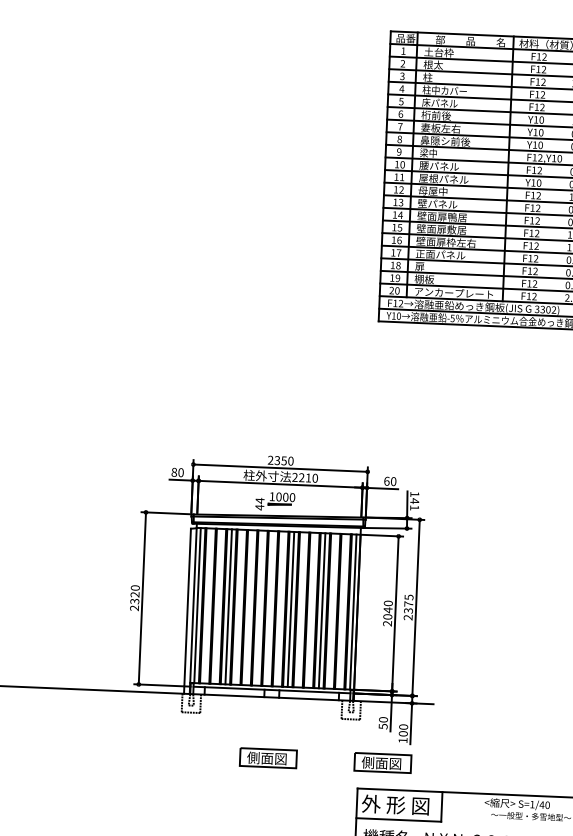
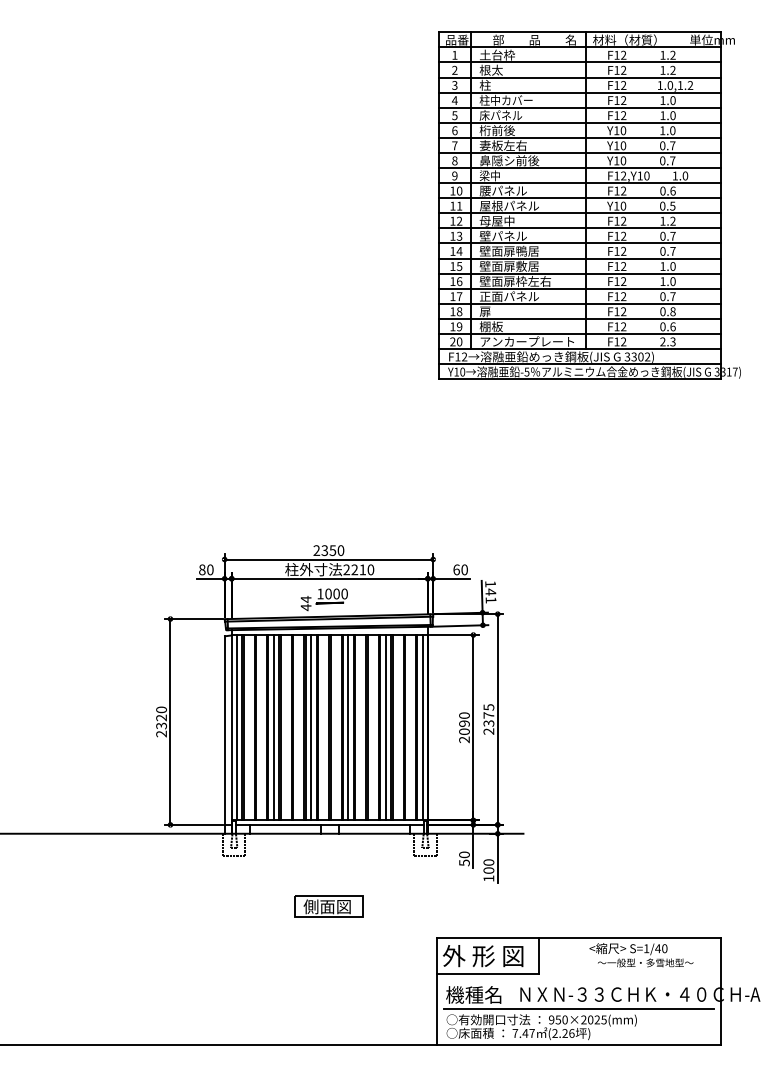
line: (260, 607) -> (311, 727), added
text: (388, 610) -> (464, 723), 2040 -> 2090
part: (382, 763) -> (465, 906), removed

